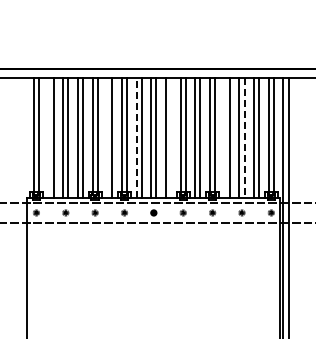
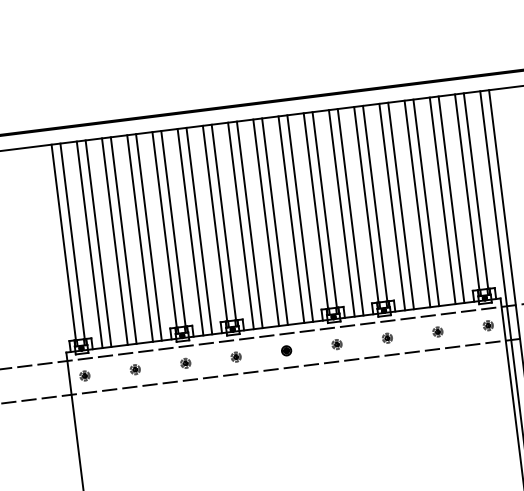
line: (48, 137) -> (89, 243), added
line: (107, 137) -> (190, 231), added
line: (136, 137) -> (240, 224), dashed -> solid
line: (171, 137) -> (300, 217), added
line: (224, 137) -> (391, 206), added
line: (244, 138) -> (426, 203), dashed -> solid

